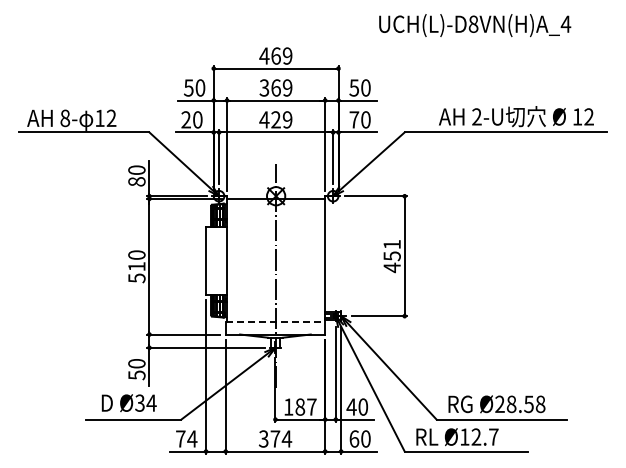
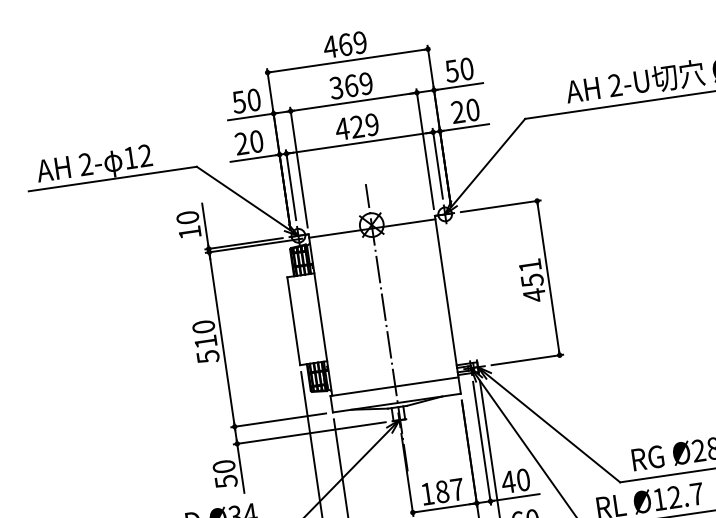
text: (65, 118) -> (86, 164), 8- -> 2-
text: (354, 119) -> (458, 111), 70 -> 20
text: (136, 181) -> (189, 232), 80 -> 10
line: (275, 321) -> (394, 386), dashed -> solid

